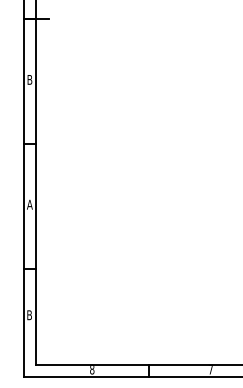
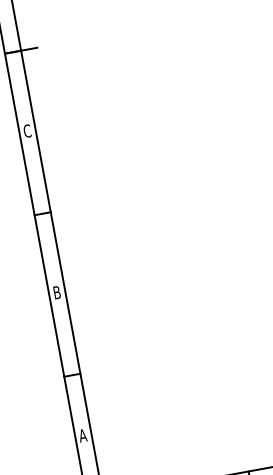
text: (29, 79) -> (26, 130), B -> C
text: (29, 204) -> (56, 292), A -> B
text: (29, 315) -> (82, 436), B -> A

